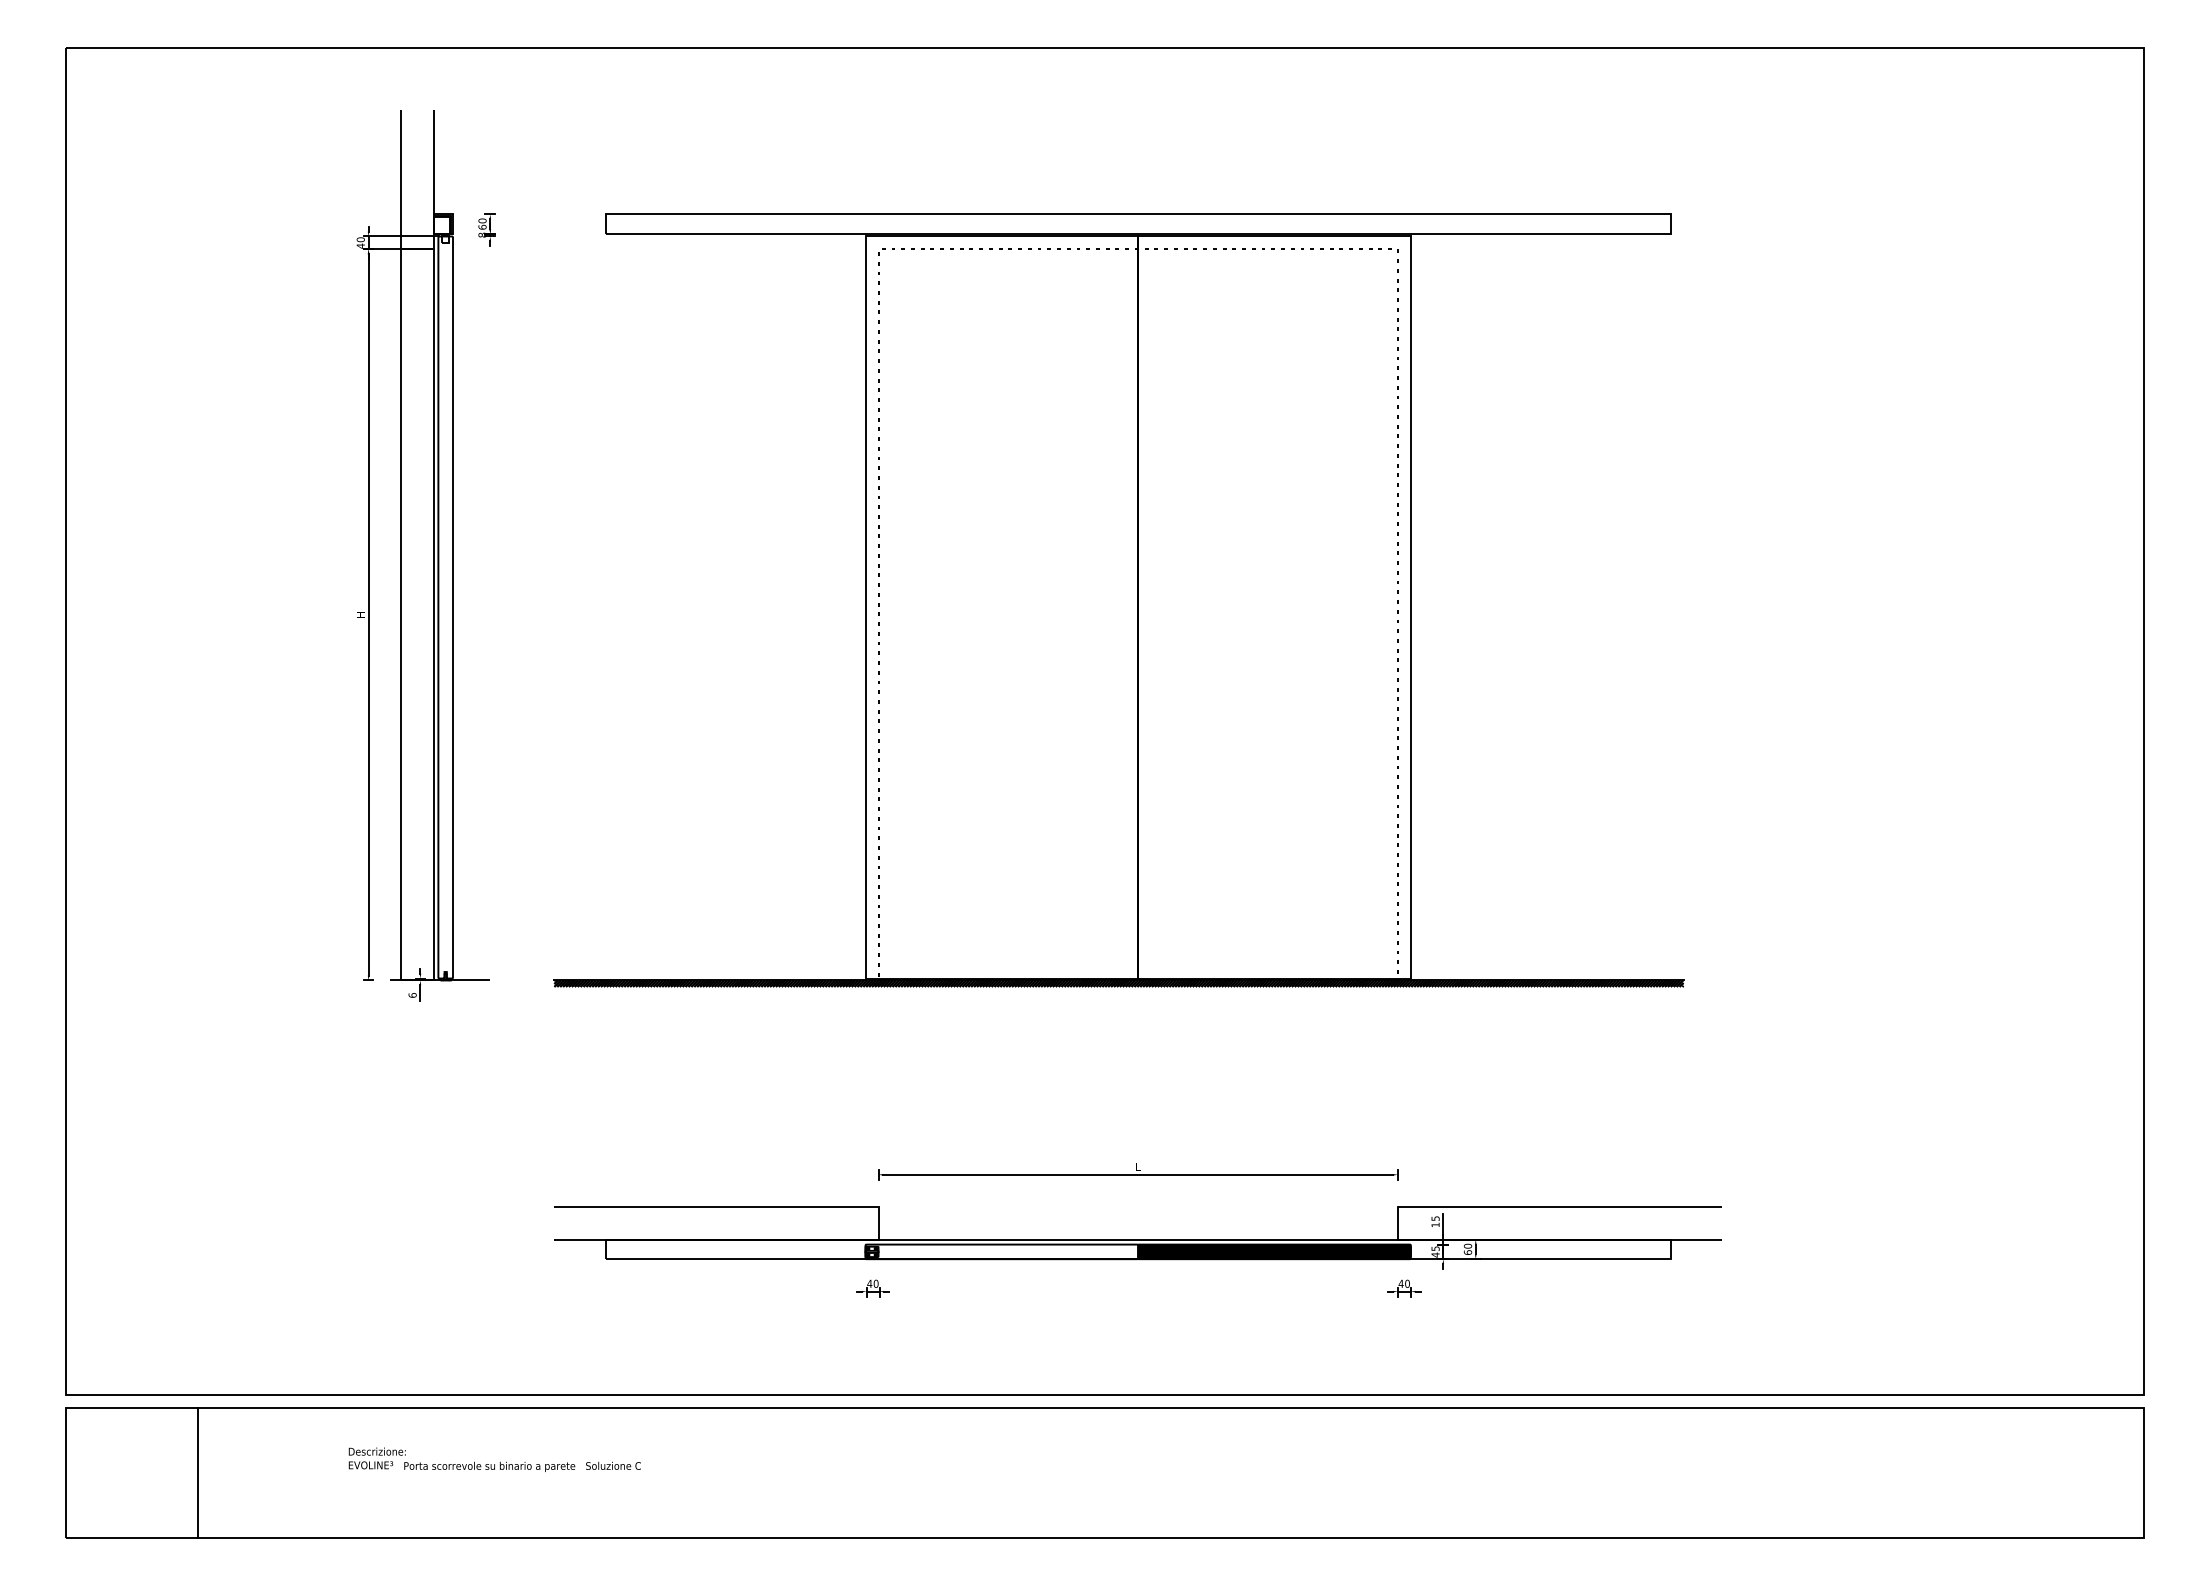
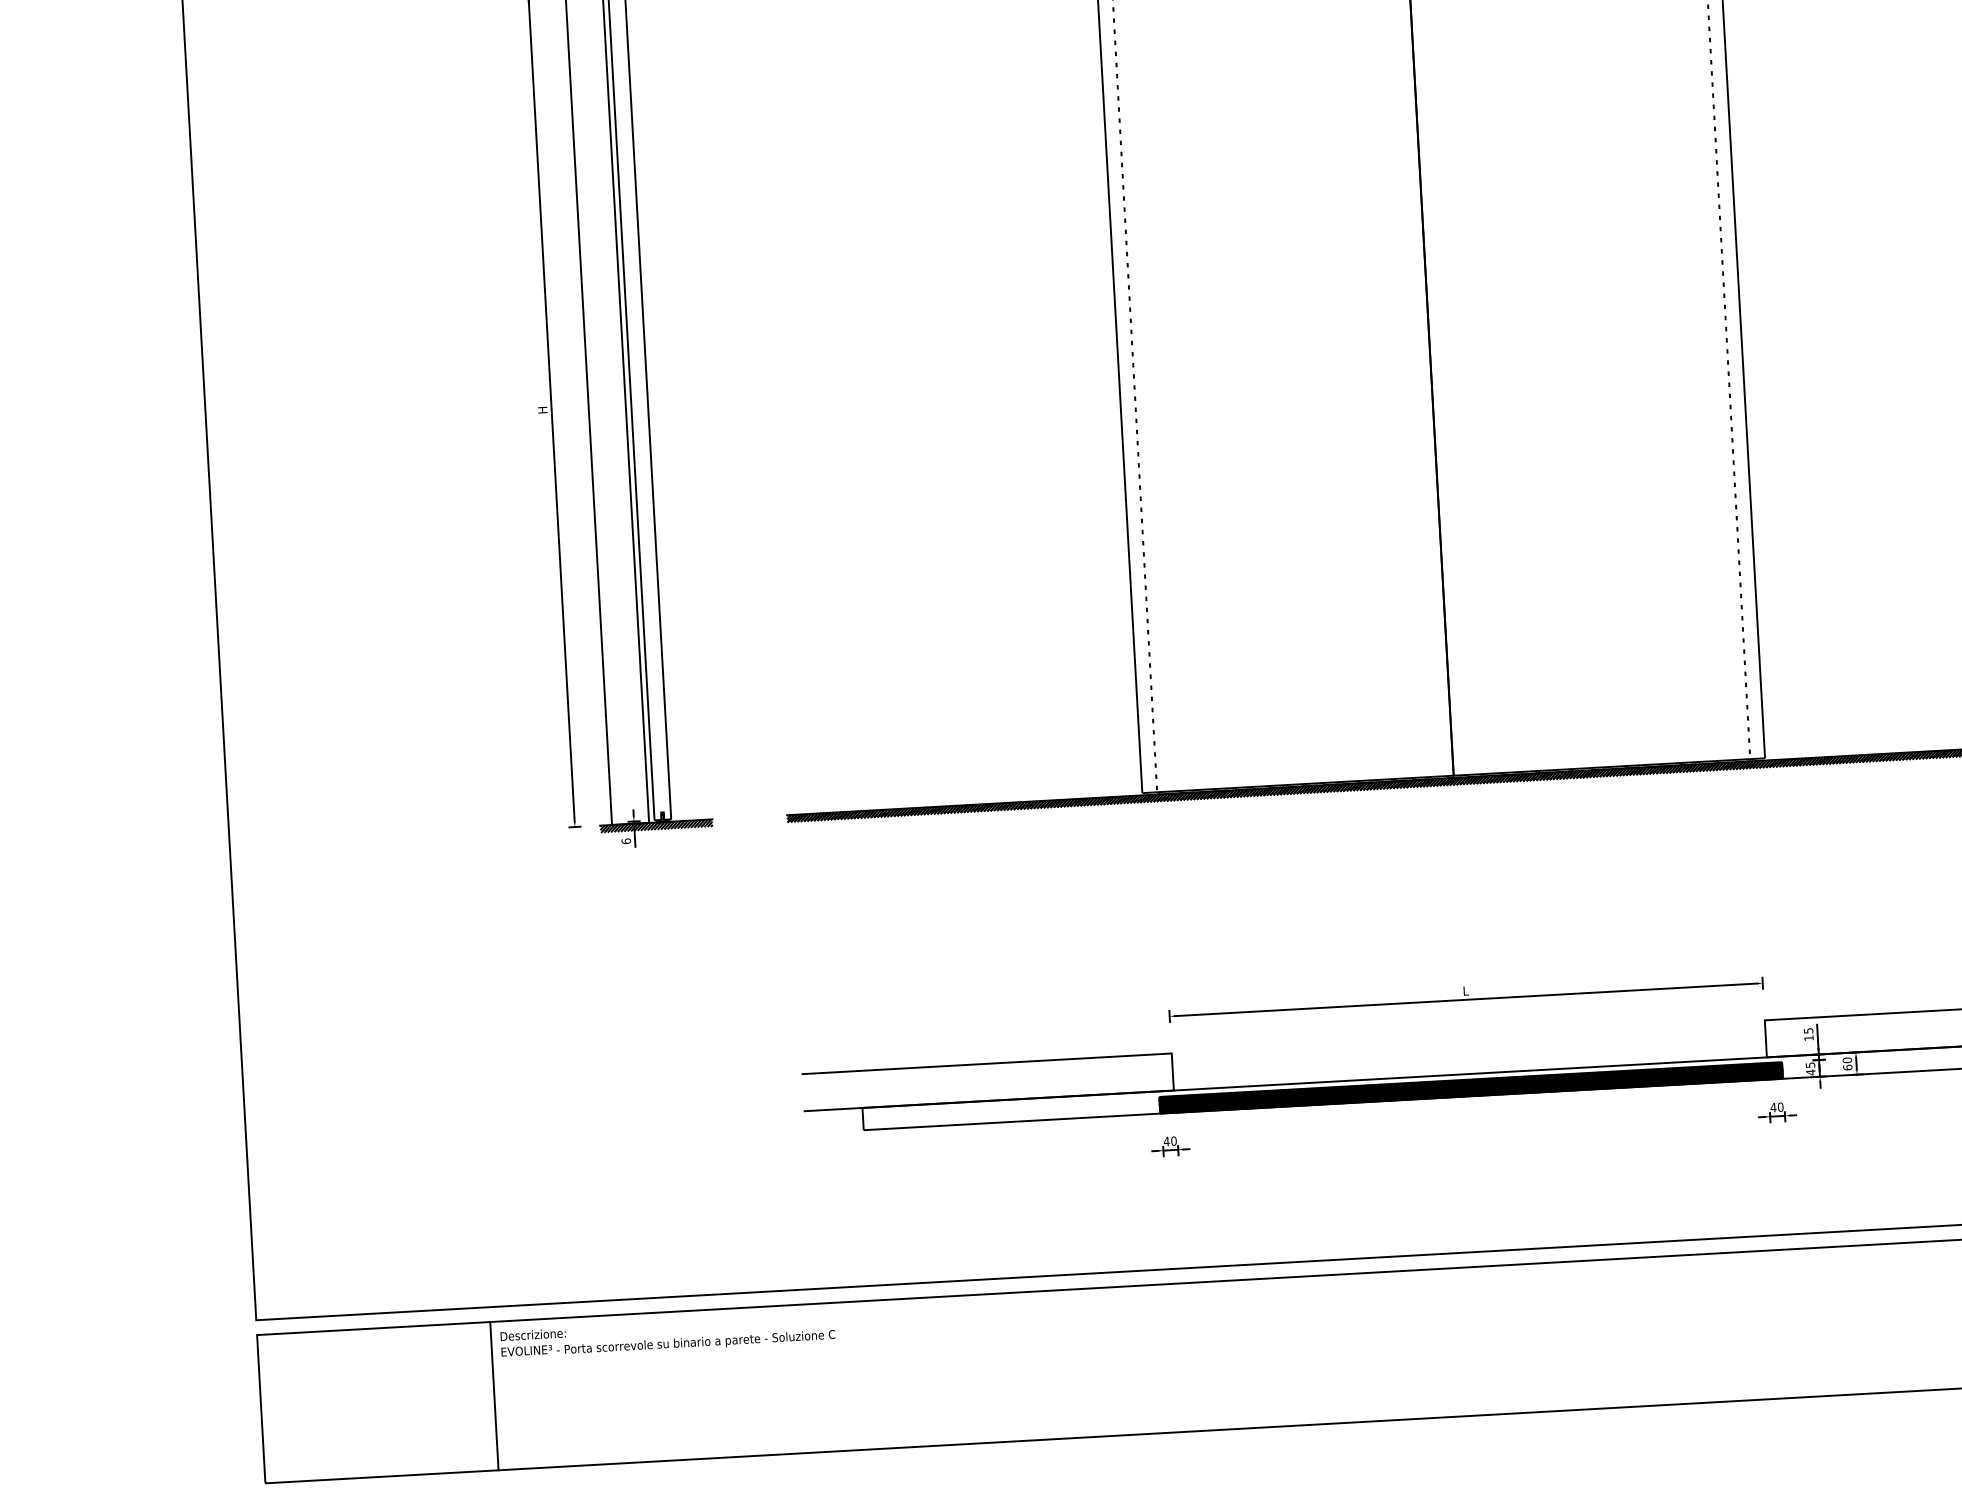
hatch: (439, 983) -> (656, 826), added
hatch: (1001, 1251) -> (1315, 1096), added
text: (494, 1459) -> (667, 1336), moved
line: (198, 1473) -> (494, 1396), moved

